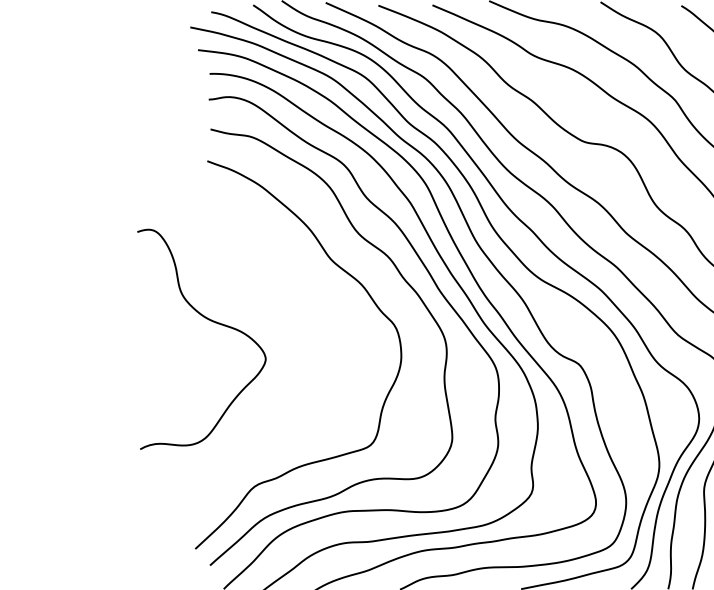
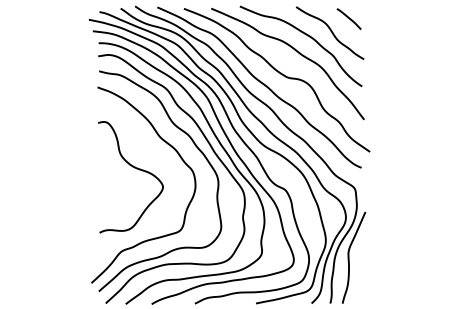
curve: (209, 321) -> (134, 168), moved

